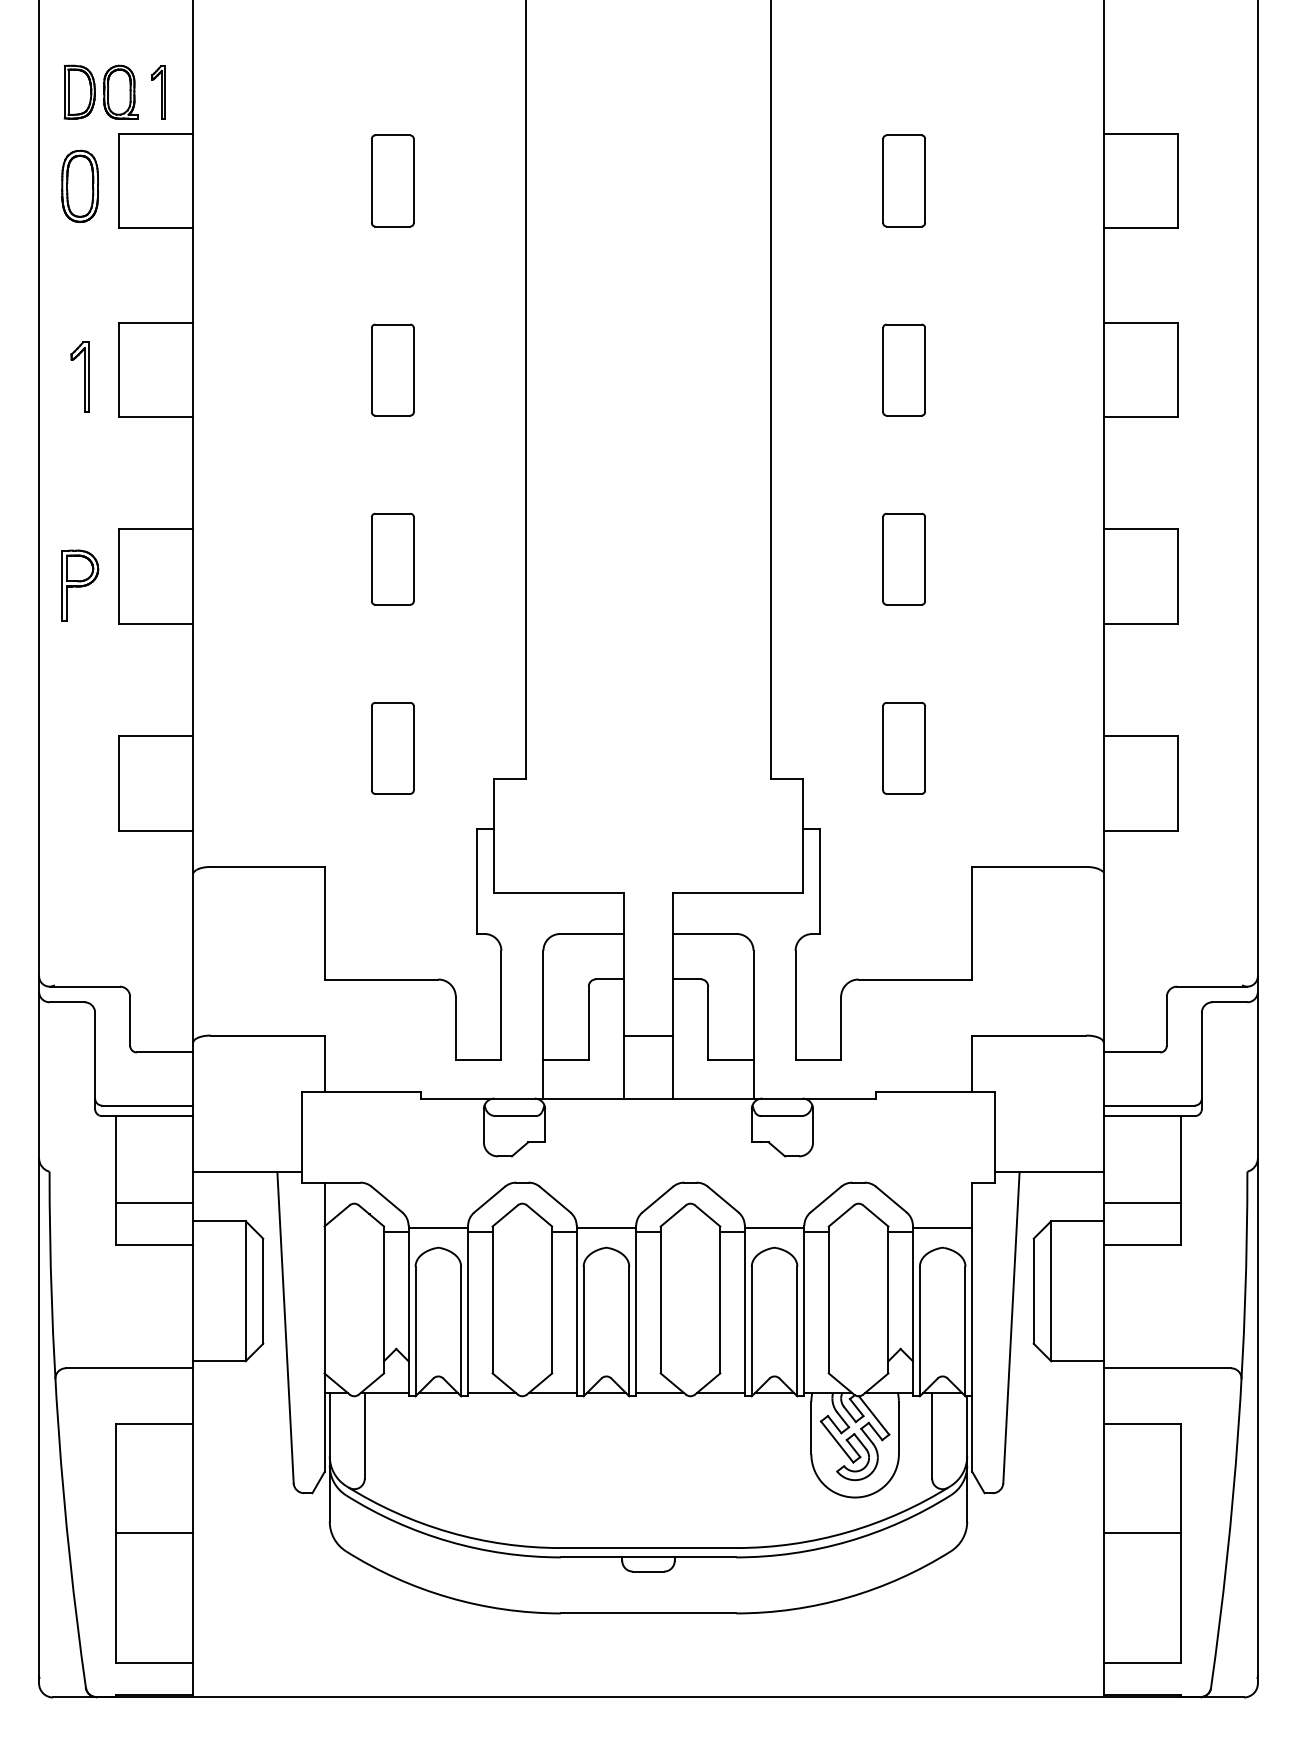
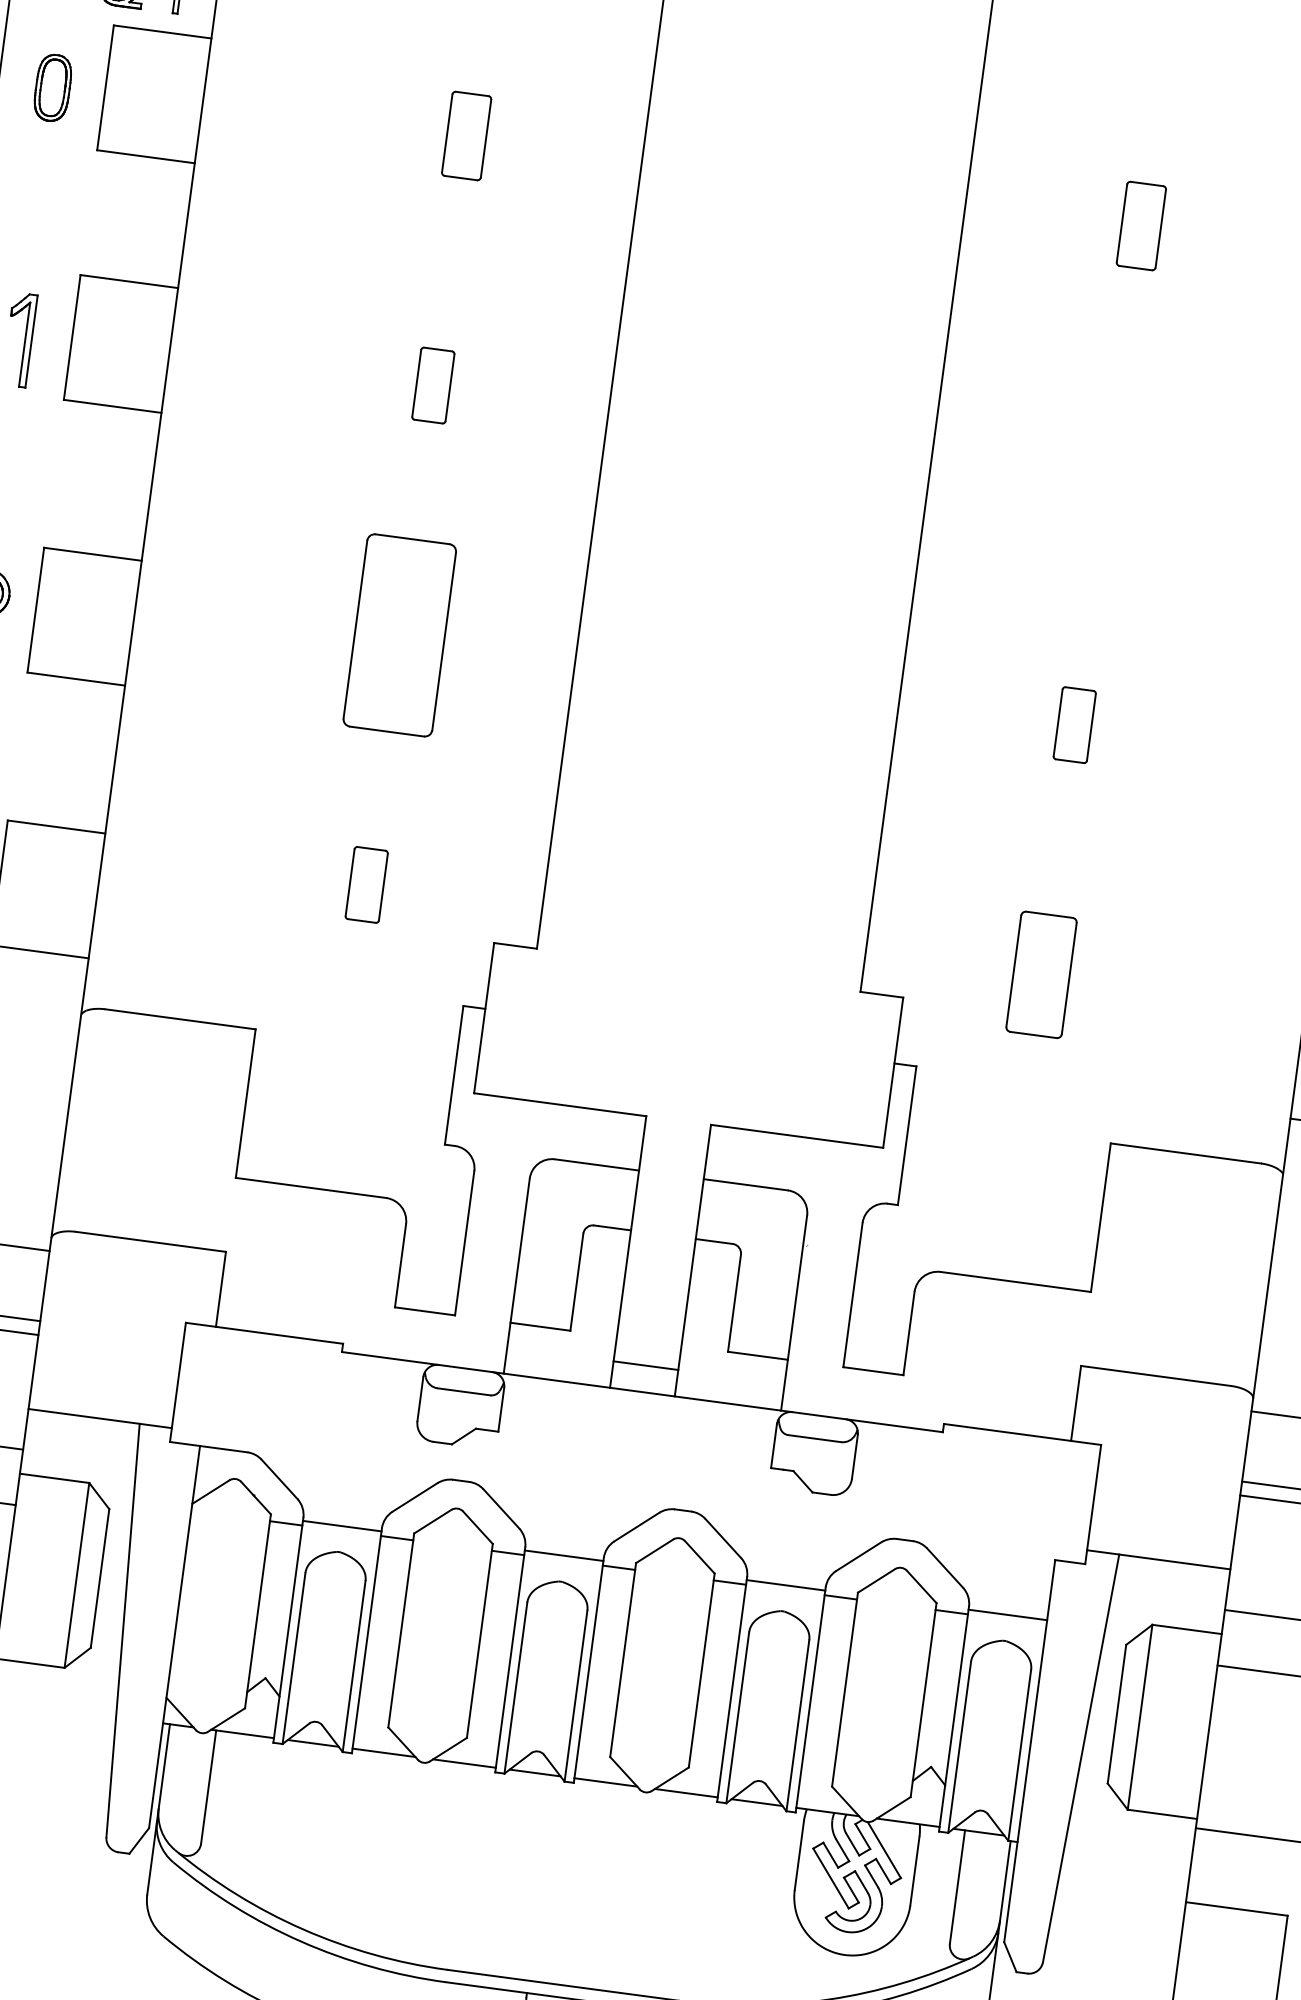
part: (392, 180) -> (466, 135), size x0.7
part: (903, 180) -> (1140, 225), size x0.7
part: (79, 185) -> (52, 86), size x0.7
part: (392, 369) -> (432, 384), size x0.6
part: (903, 369) -> (1107, 474), removed
part: (392, 558) -> (399, 634), size x1.6
part: (903, 558) -> (1074, 724), size x0.6
part: (392, 748) -> (366, 884), size x0.6
line: (648, 1035) -> (645, 1365), moved

